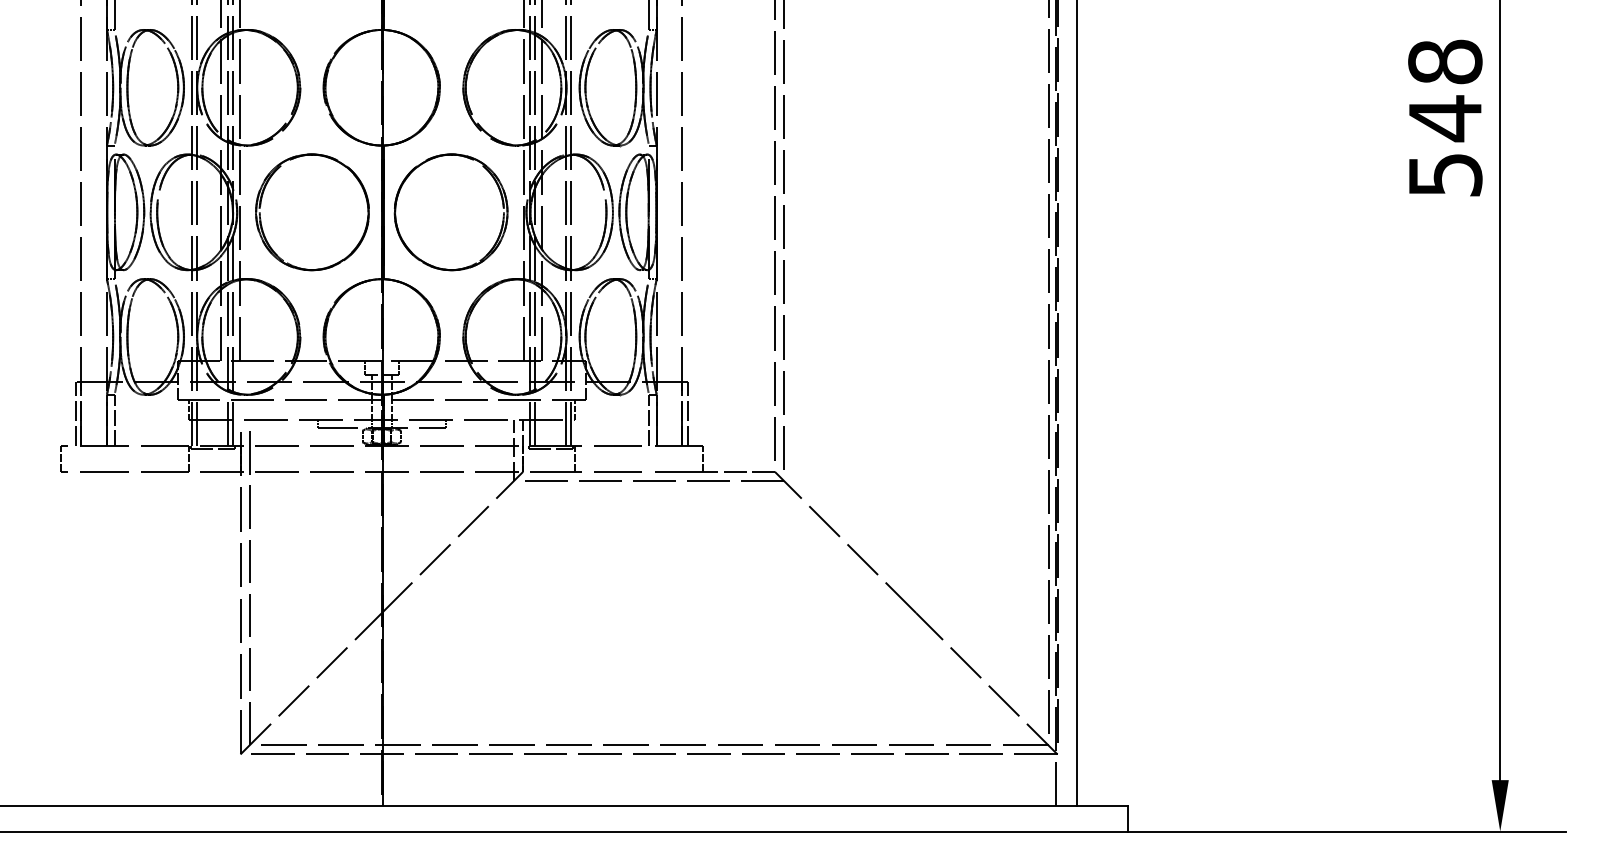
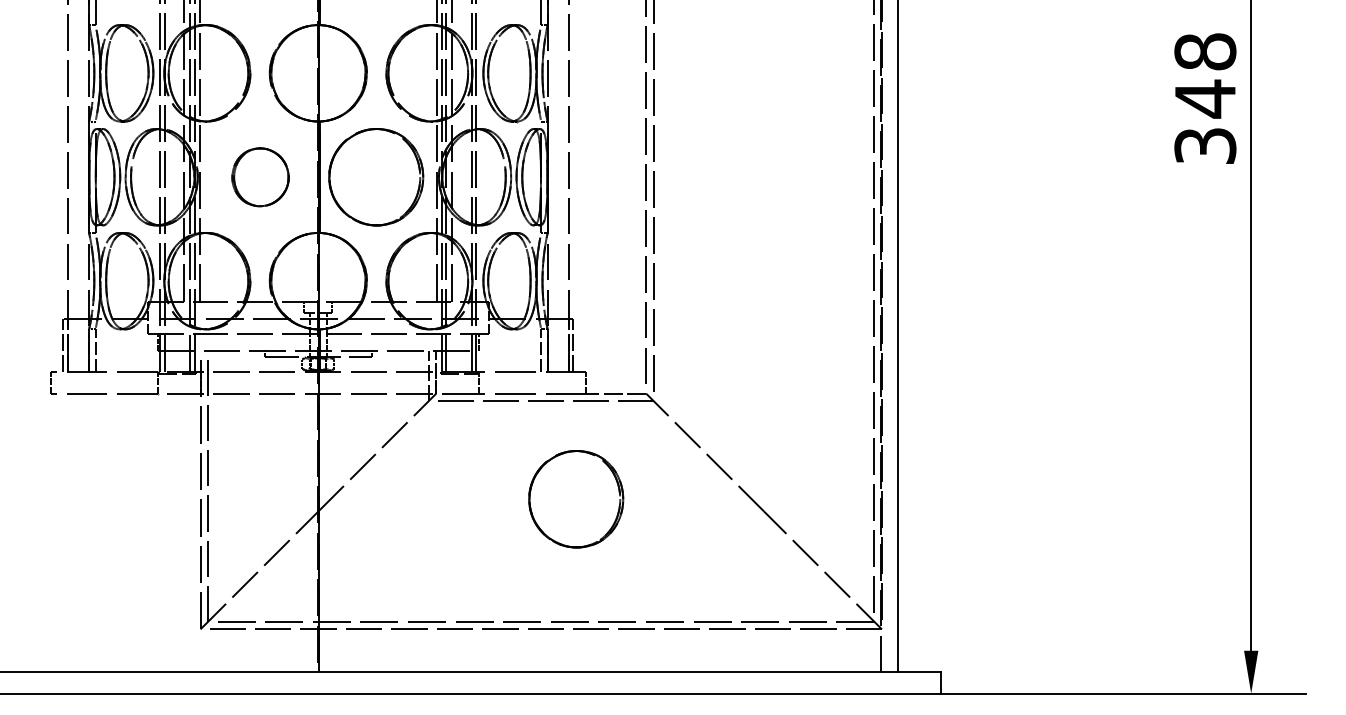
text: (1444, 174) -> (1204, 145), 548 -> 348
part: (312, 212) -> (260, 177), size x0.6
part: (691, 598) -> (576, 499), added

